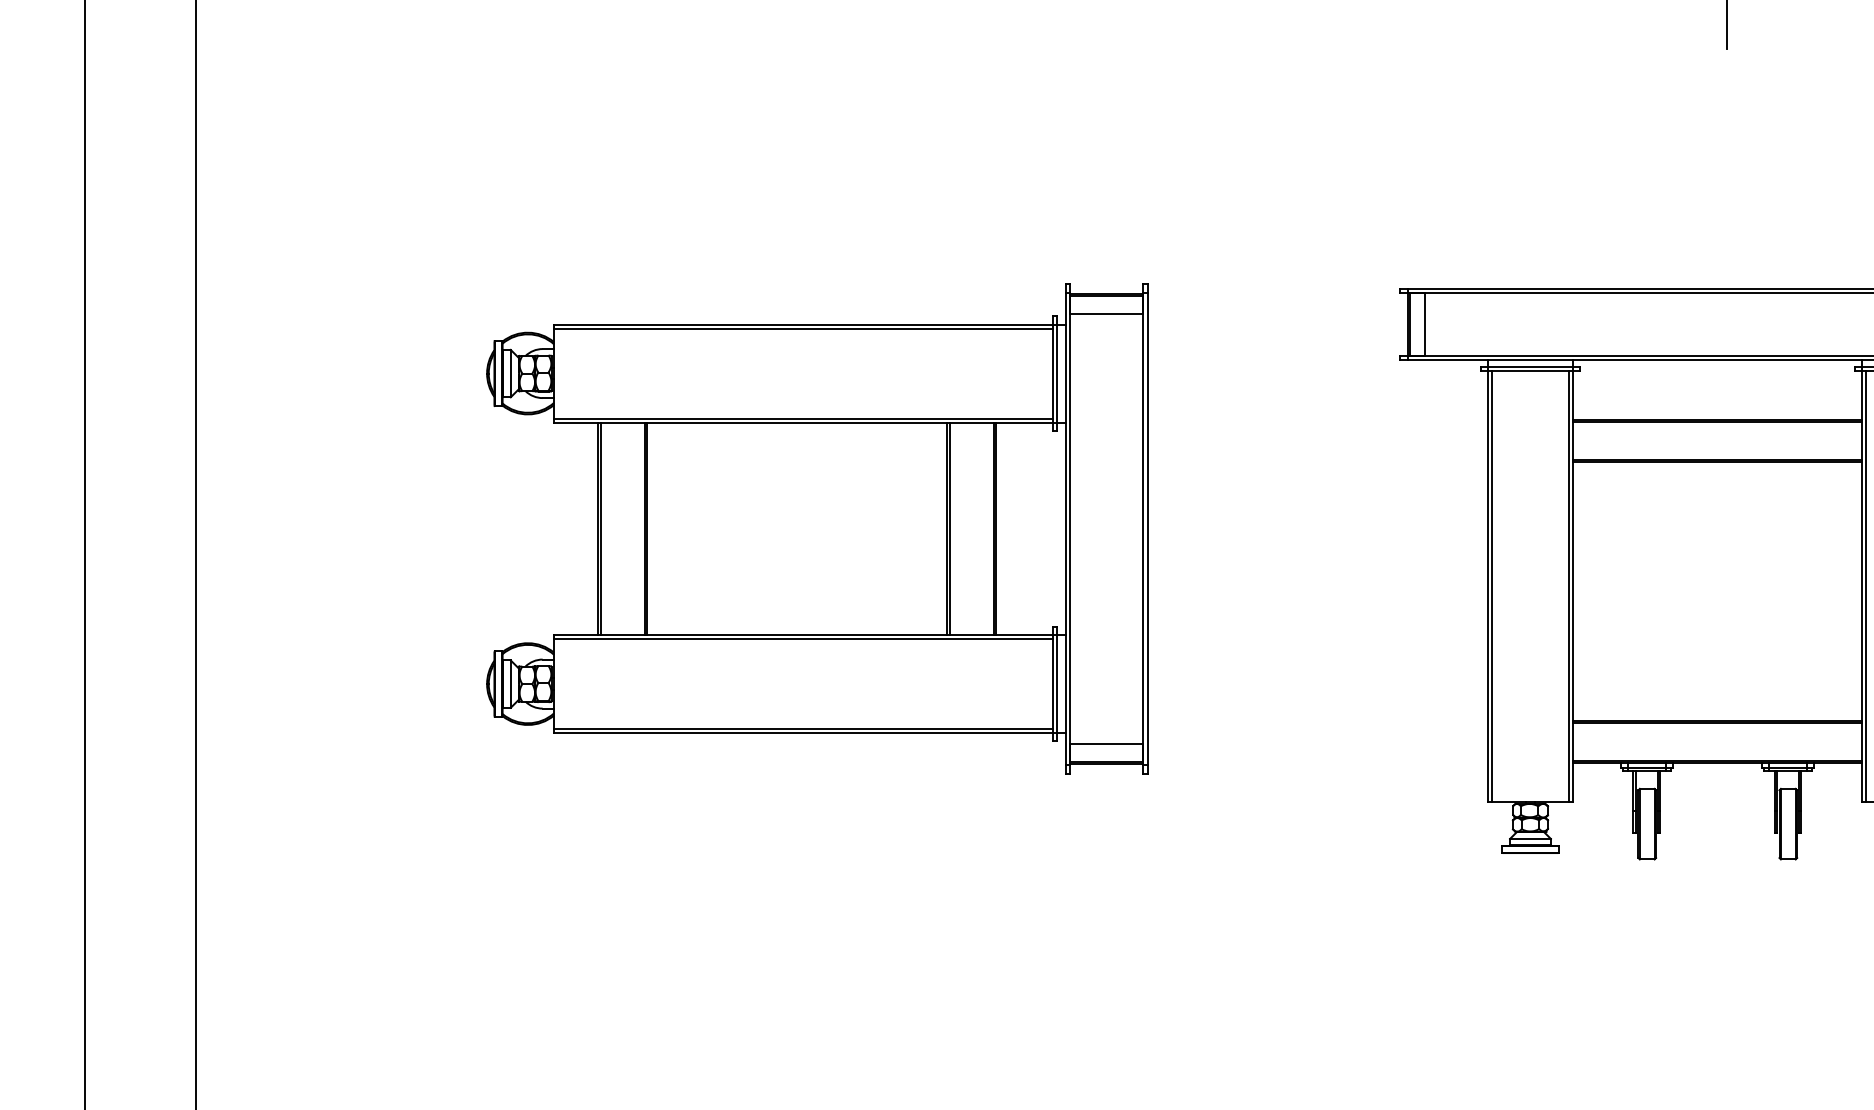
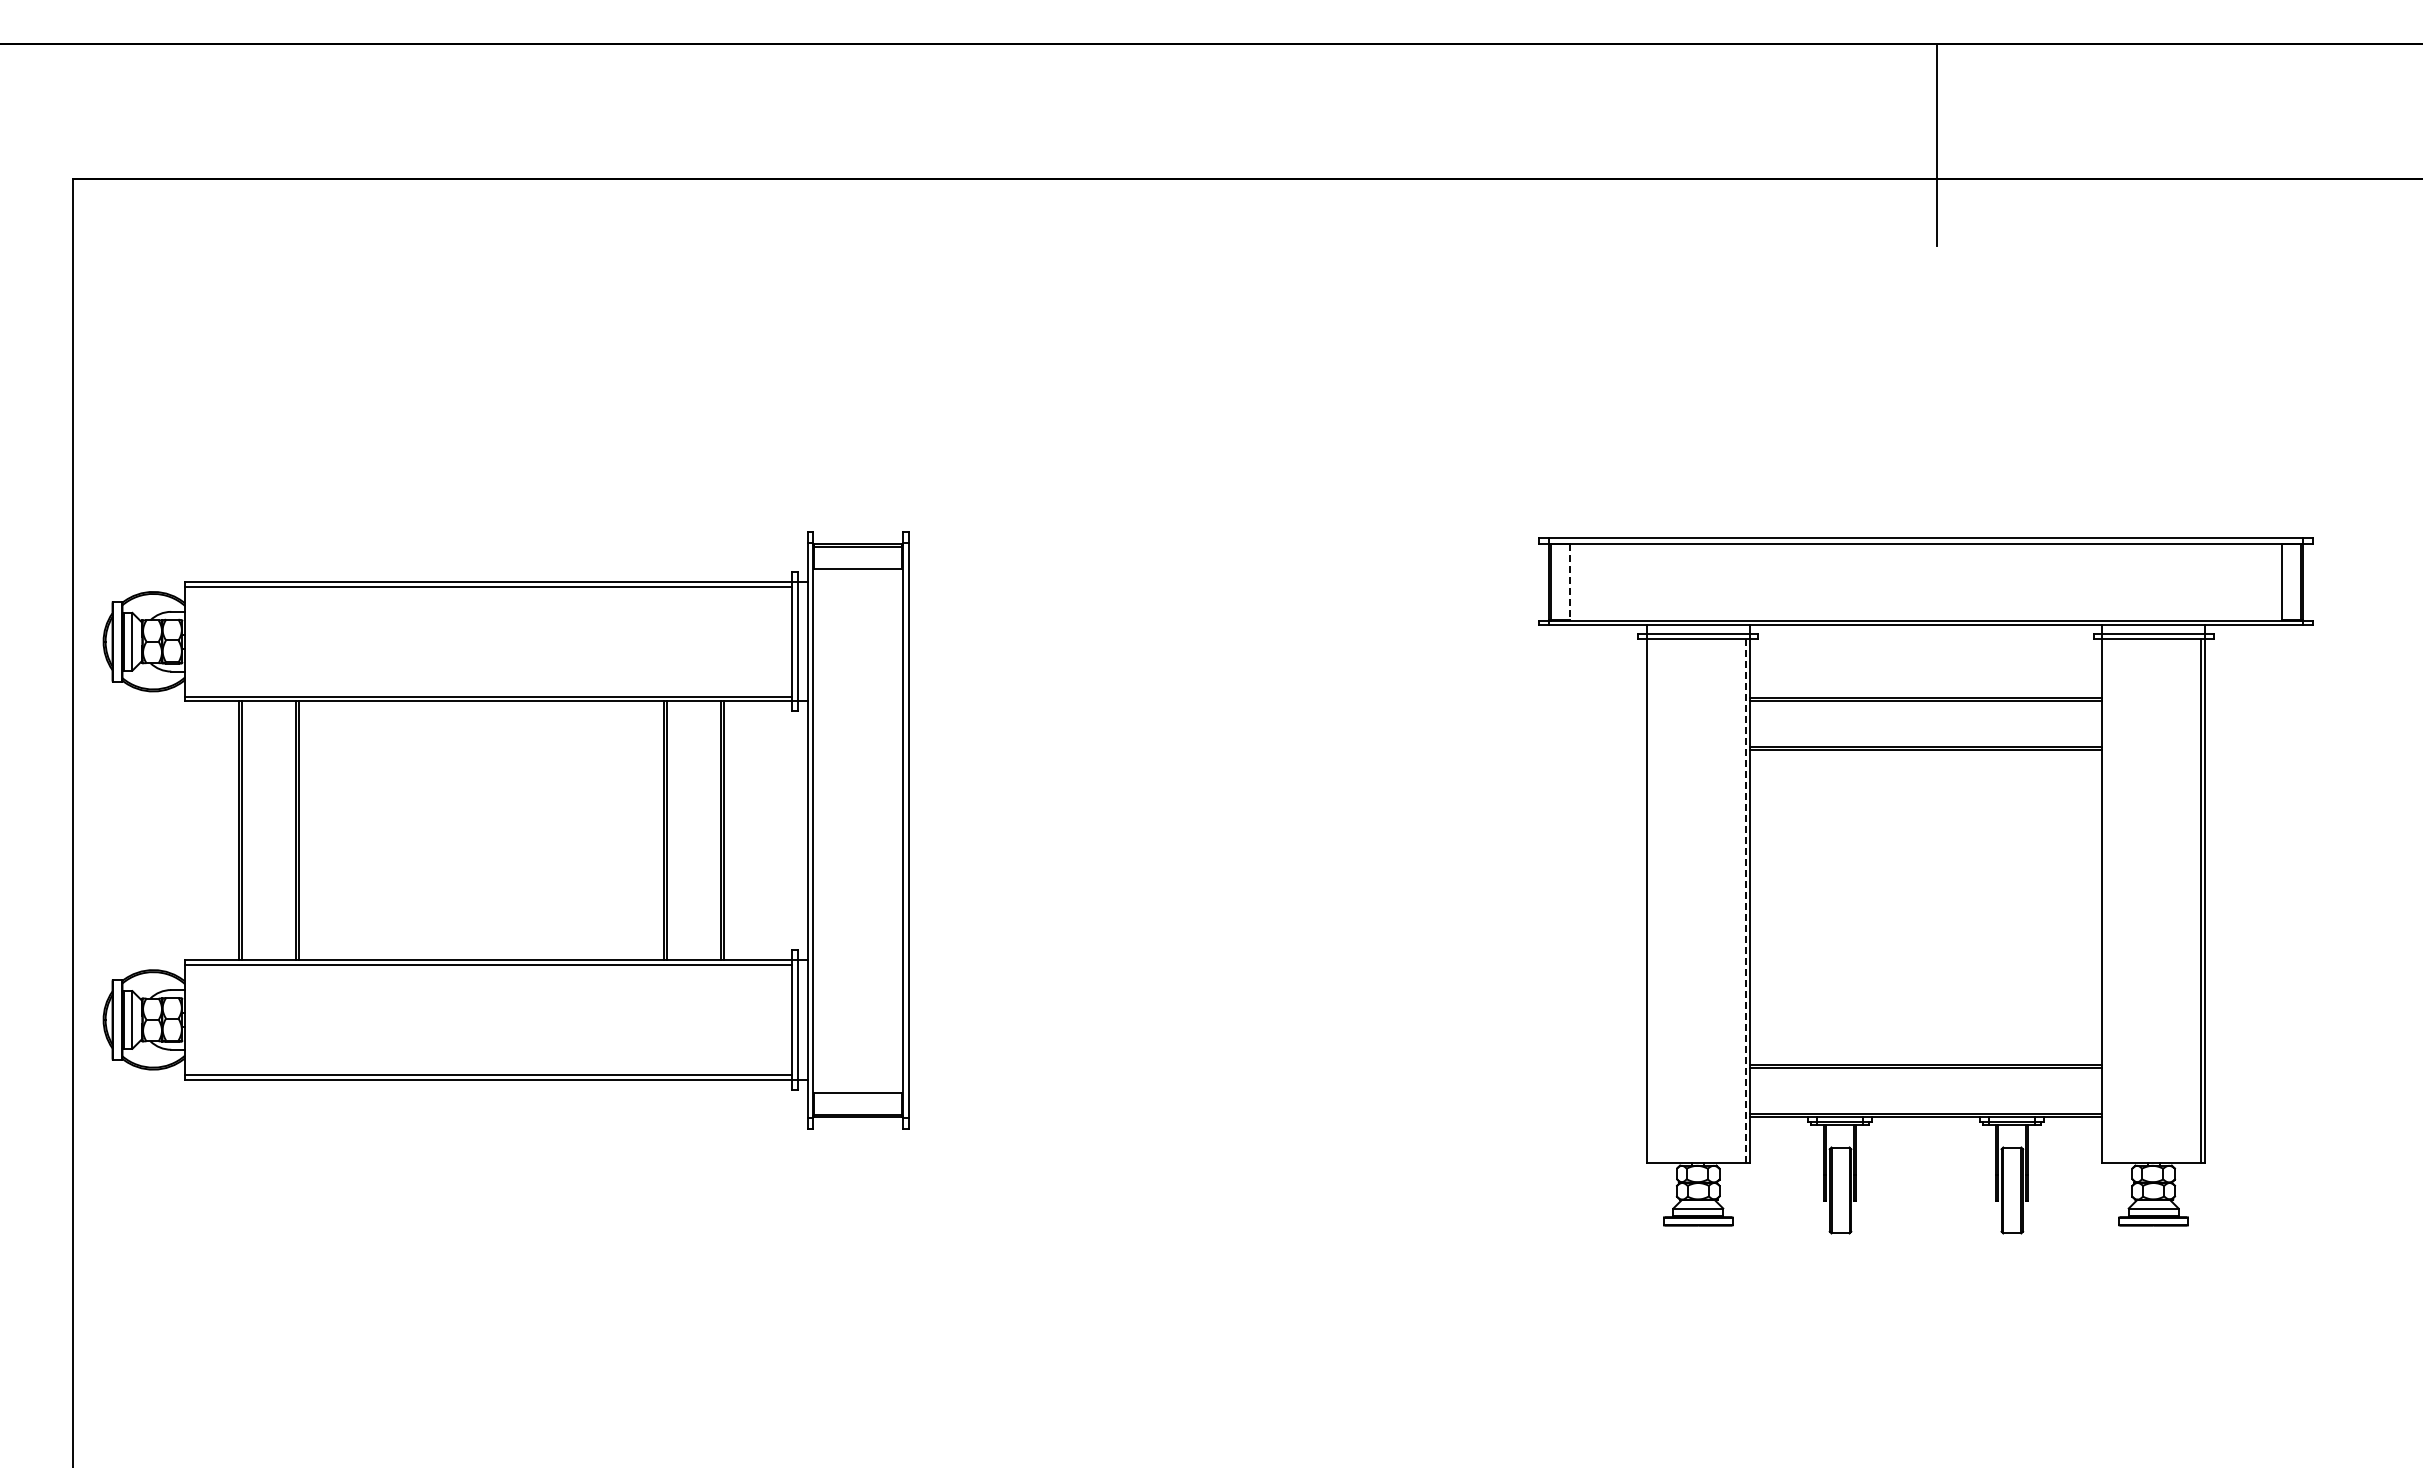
line: (1425, 324) -> (1570, 582), solid -> dashed
part: (817, 528) -> (505, 830), moved
line: (1492, 586) -> (1651, 900), removed
line: (1569, 586) -> (1745, 901), solid -> dashed
line: (1865, 586) -> (2106, 900), removed

